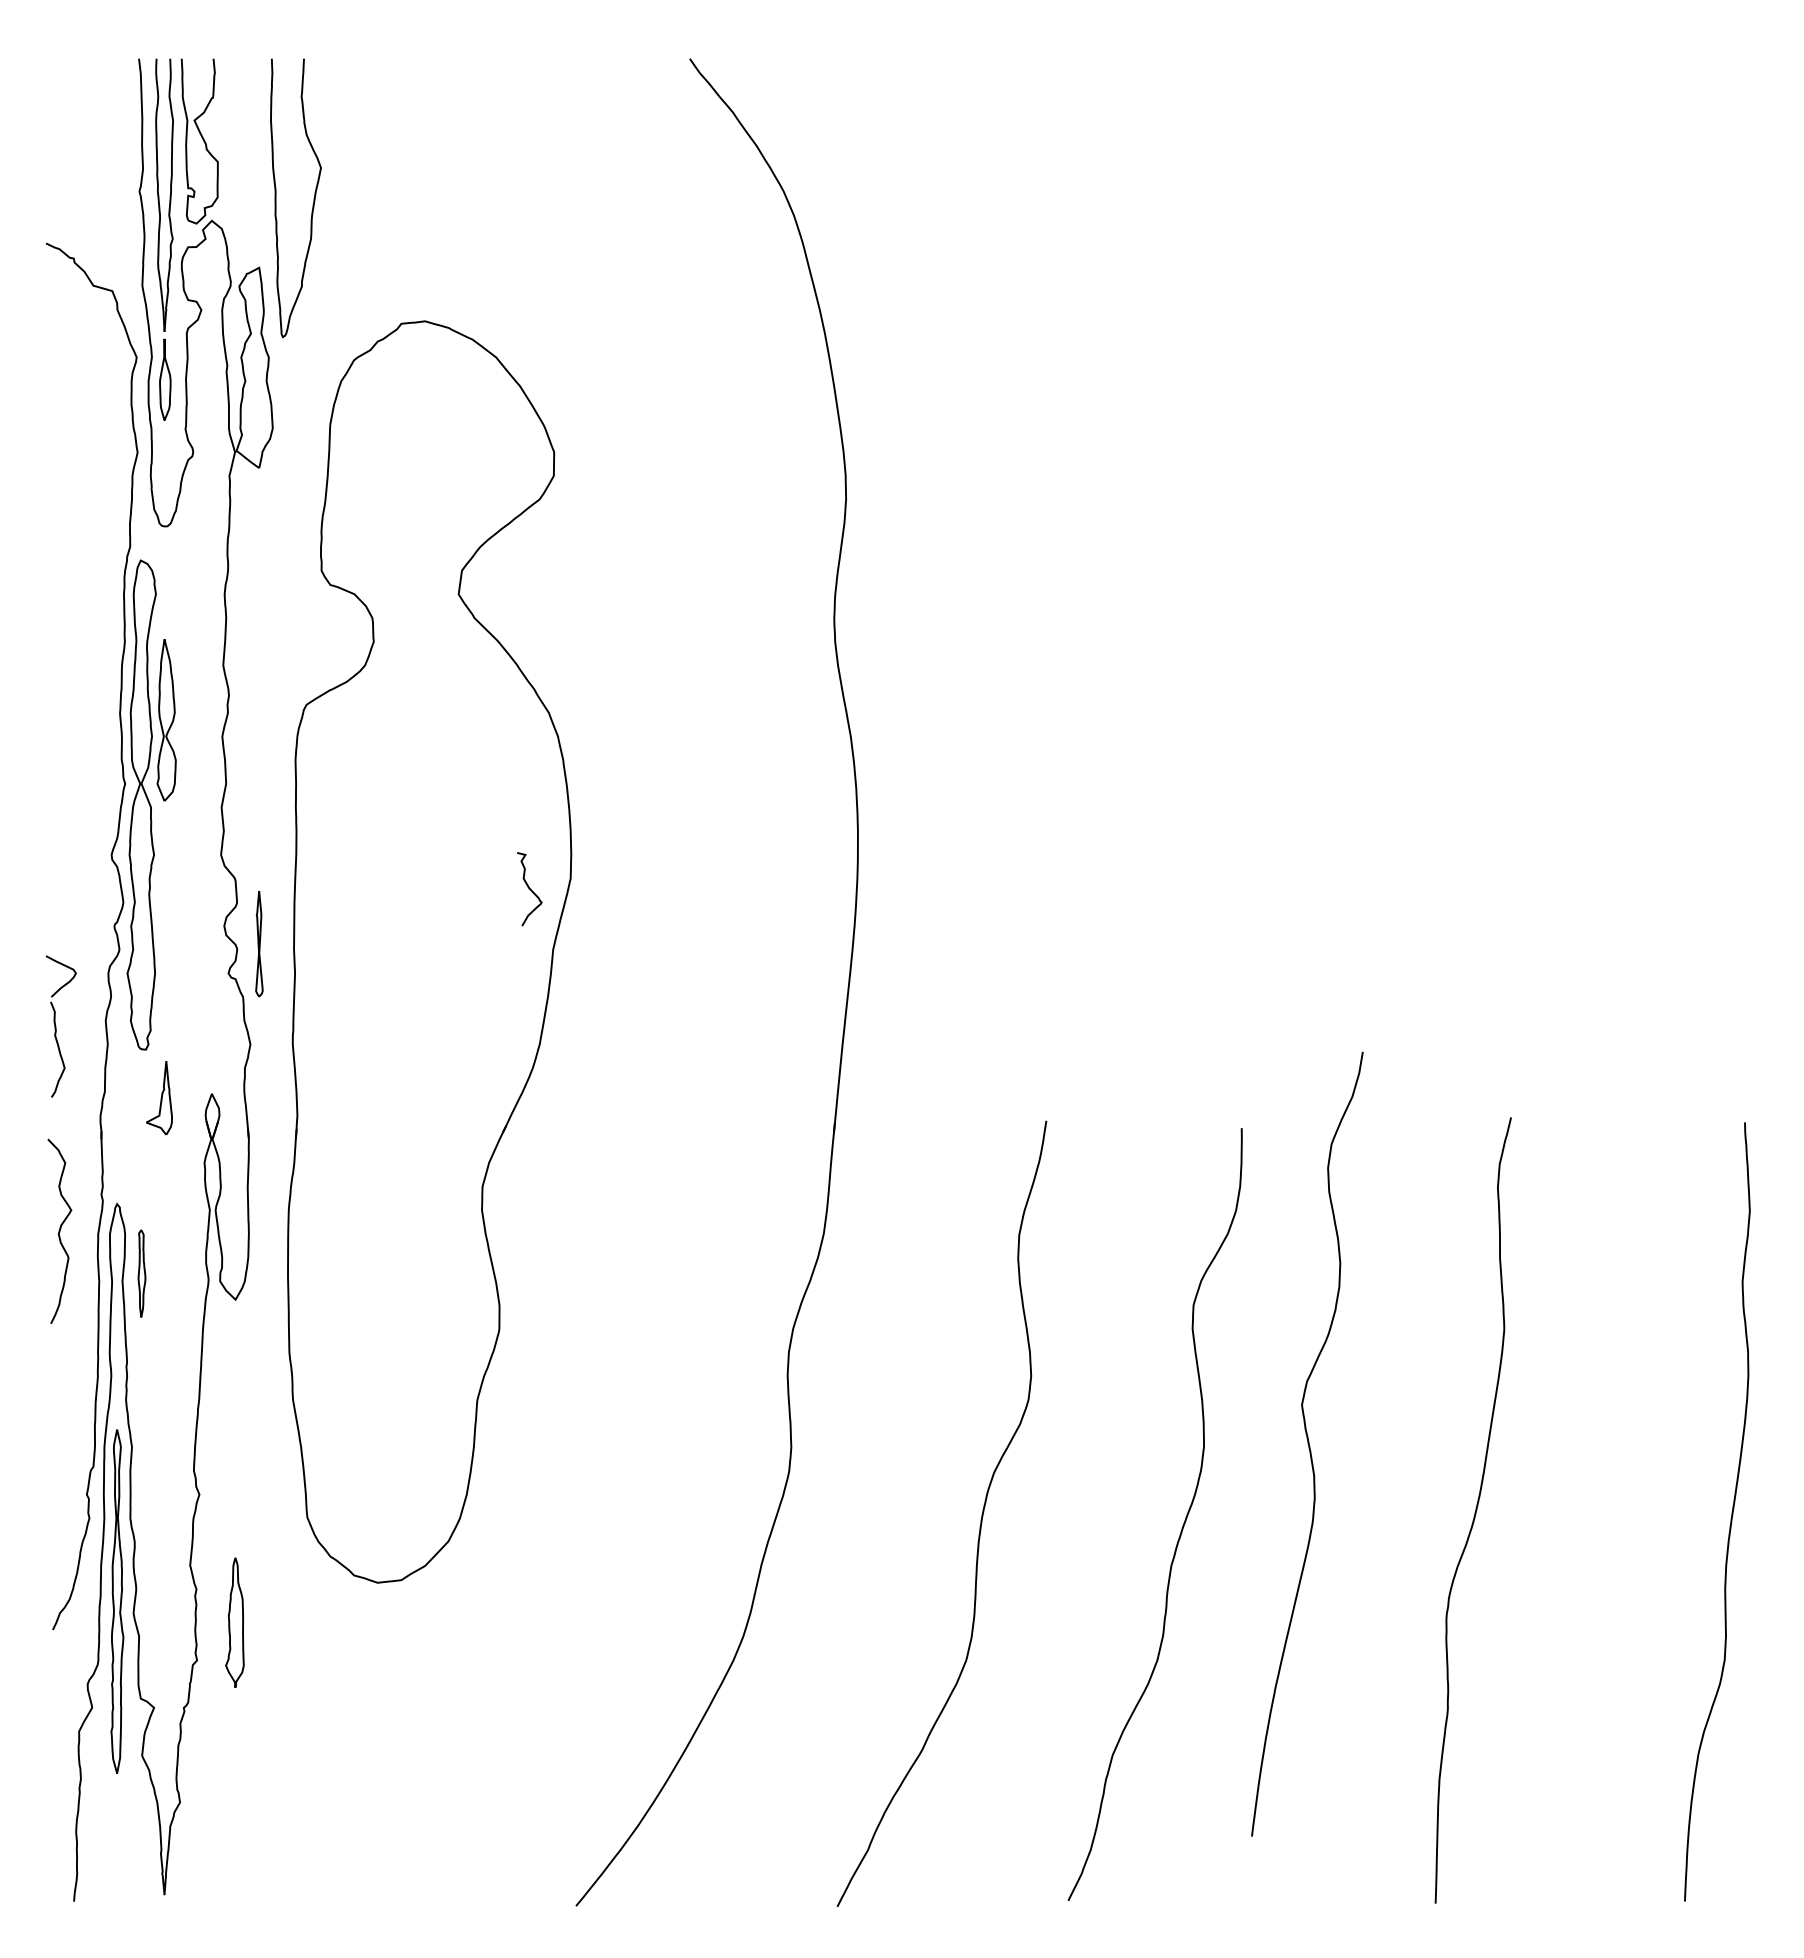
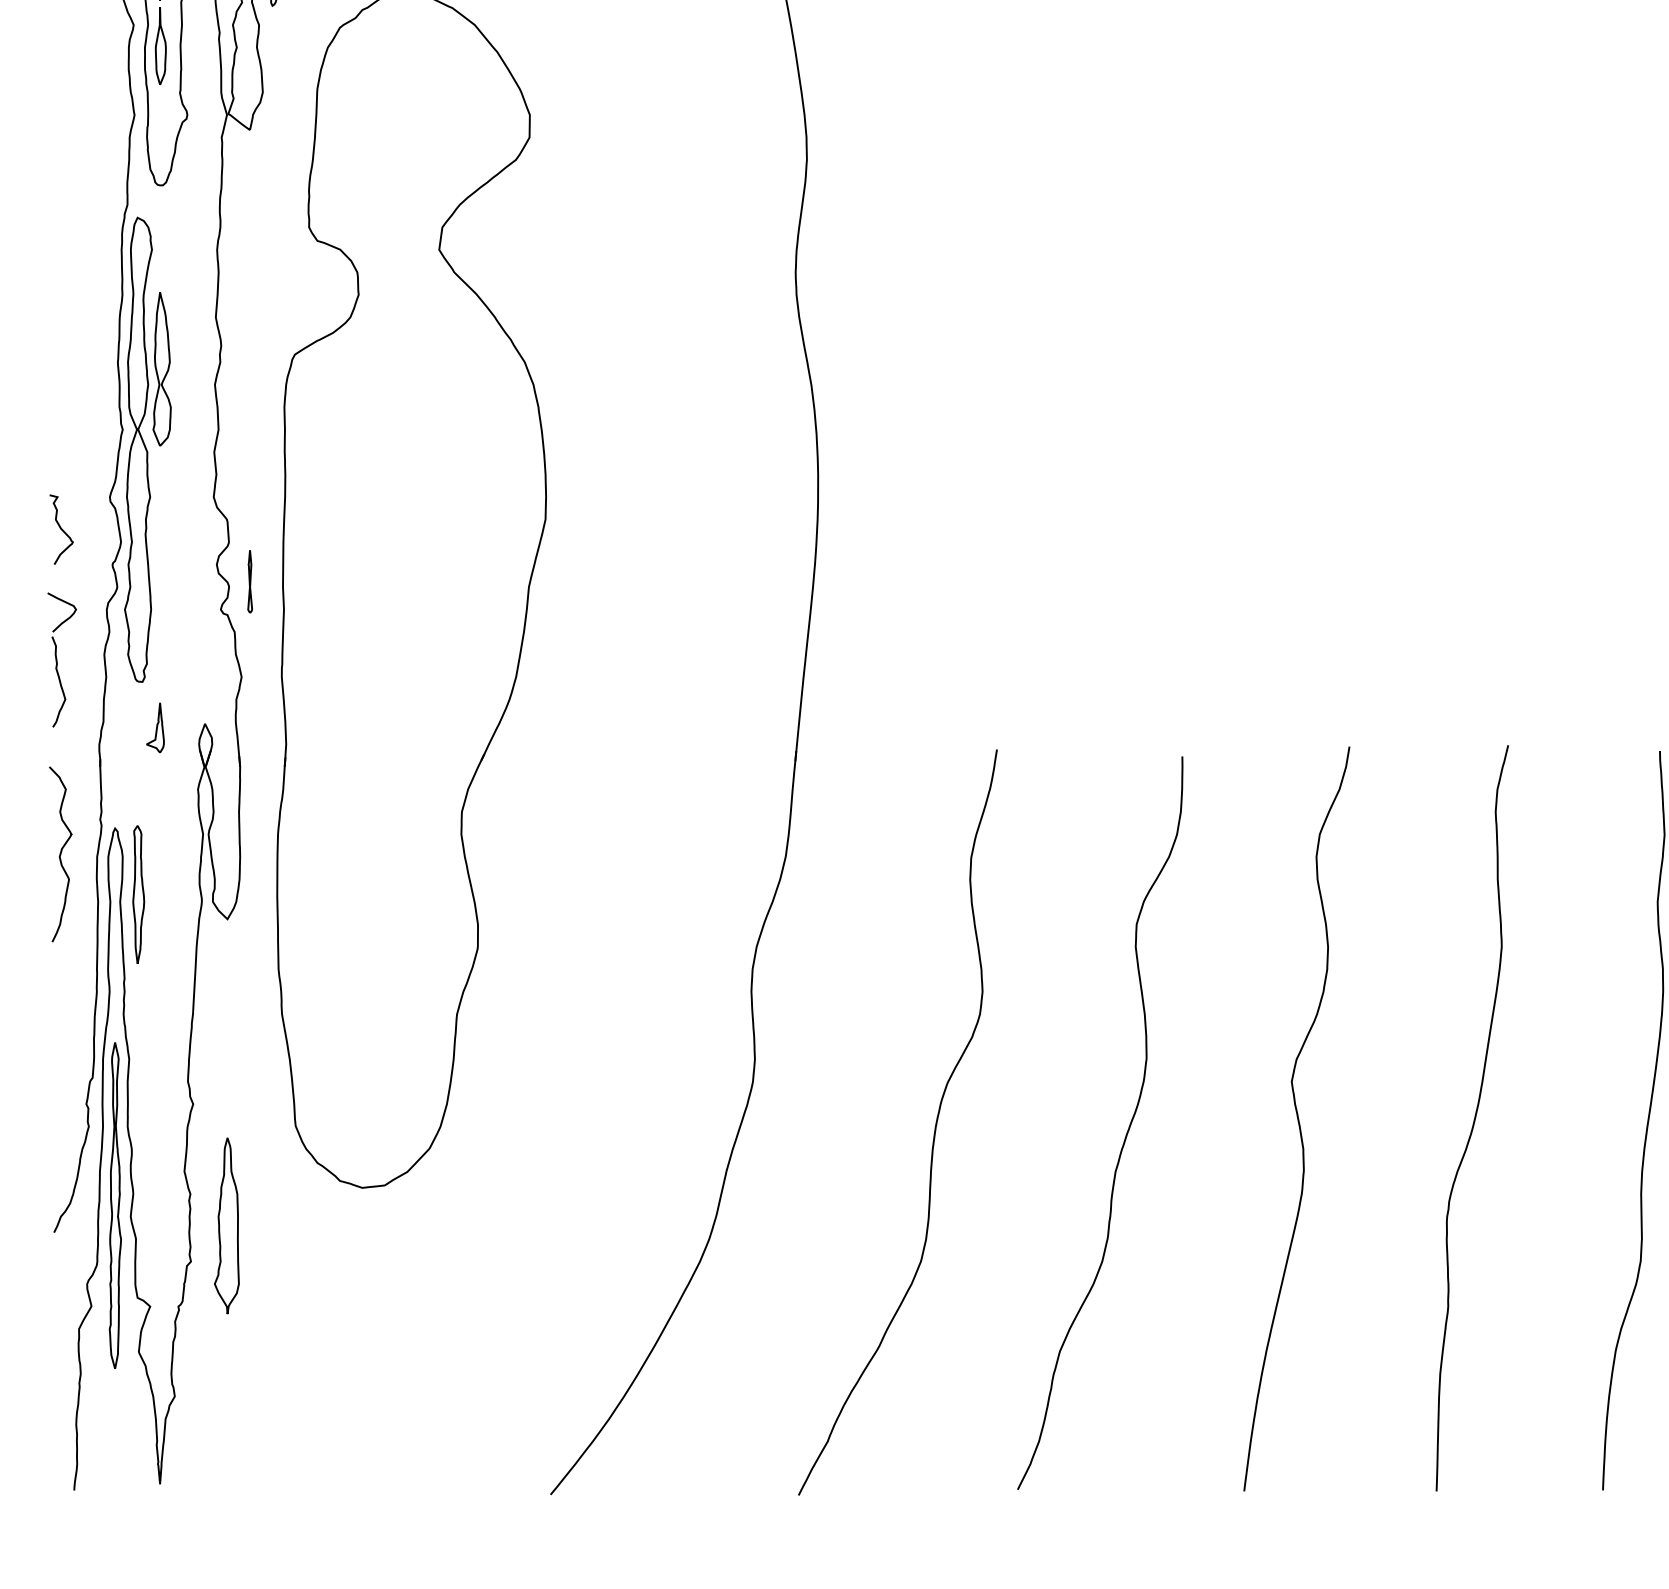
curve: (529, 889) -> (61, 529), moved
part: (259, 943) -> (250, 581), size x0.62
part: (159, 1097) -> (155, 727), size x0.71
part: (141, 1273) -> (138, 894), size x1.67
curve: (1307, 1443) -> (1296, 1118), moved
curve: (1474, 1512) -> (1473, 1120), moved
part: (234, 1622) -> (226, 1225), size x1.43

